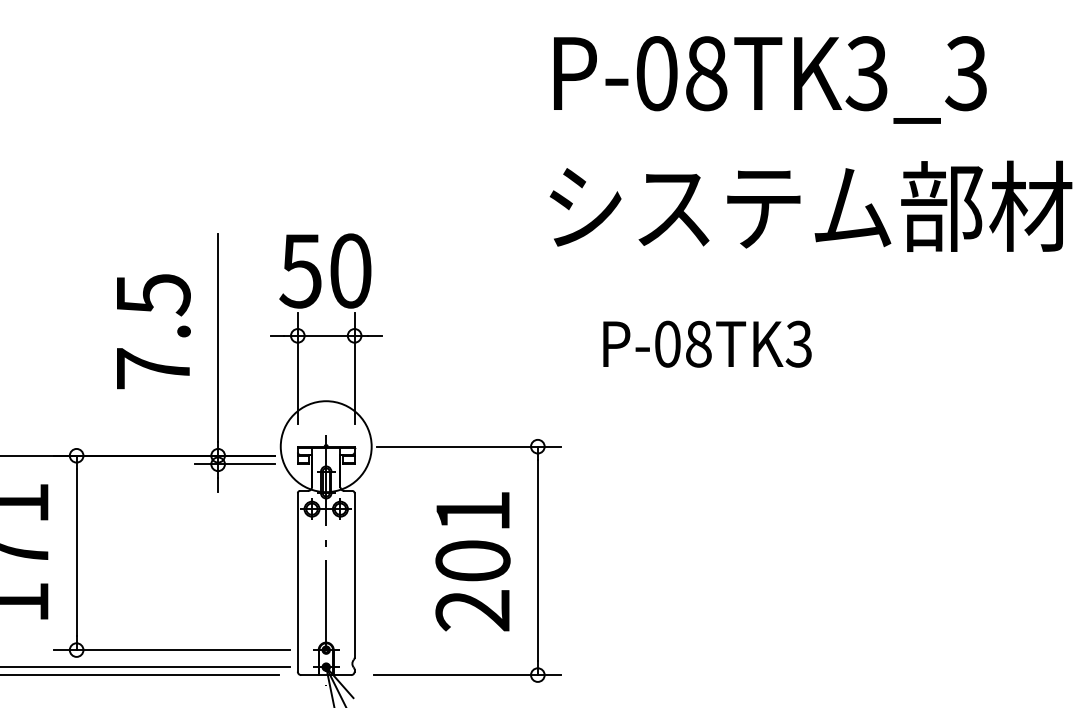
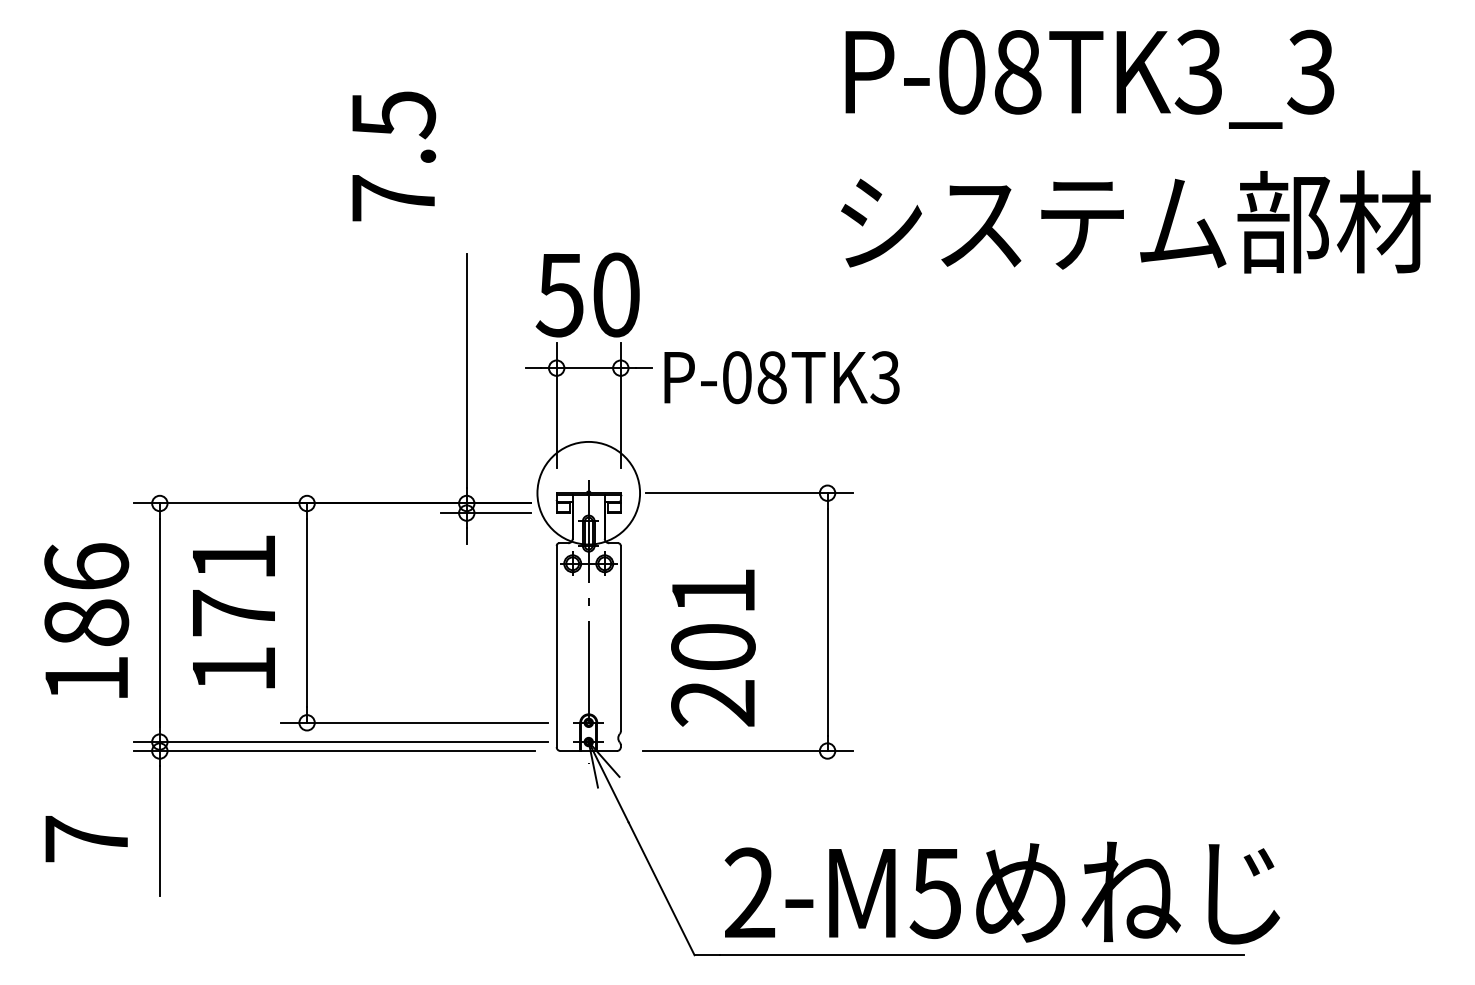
text: (154, 331) -> (394, 156), moved
text: (707, 344) -> (781, 377), moved
text: (473, 561) -> (713, 647), moved

